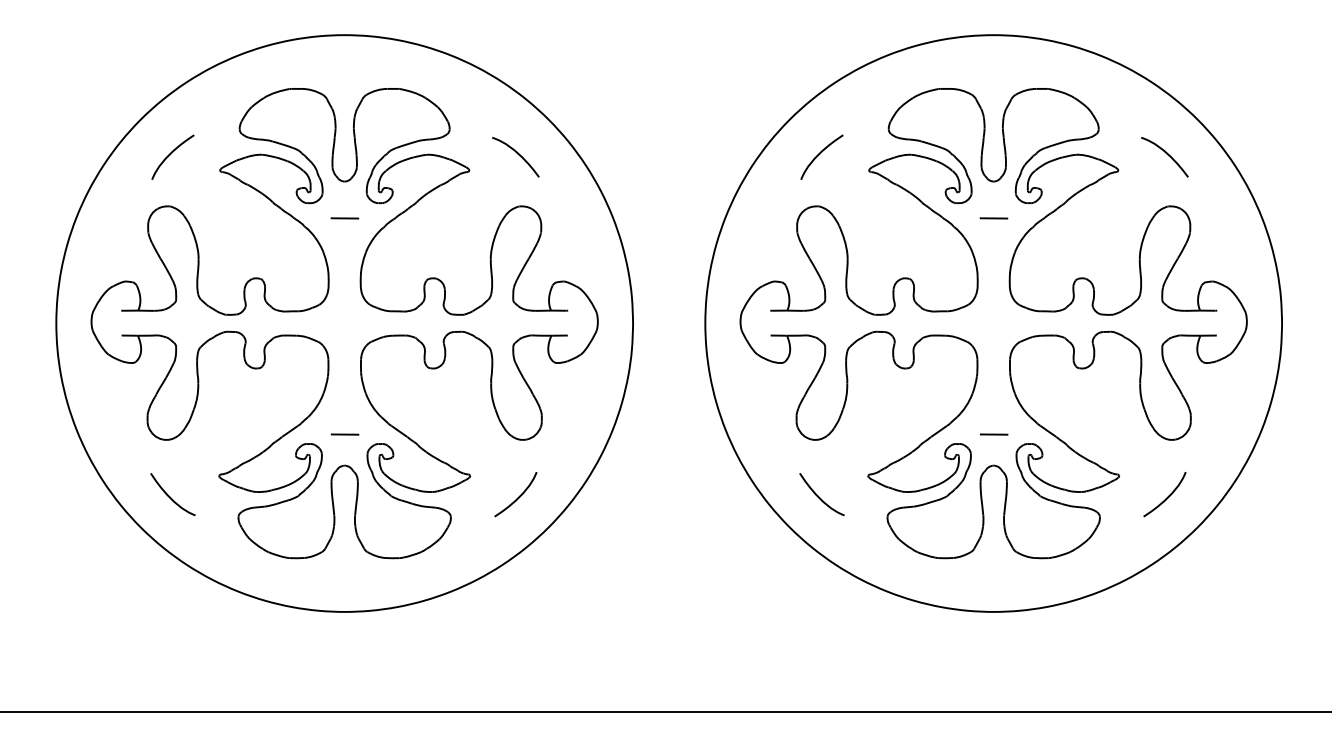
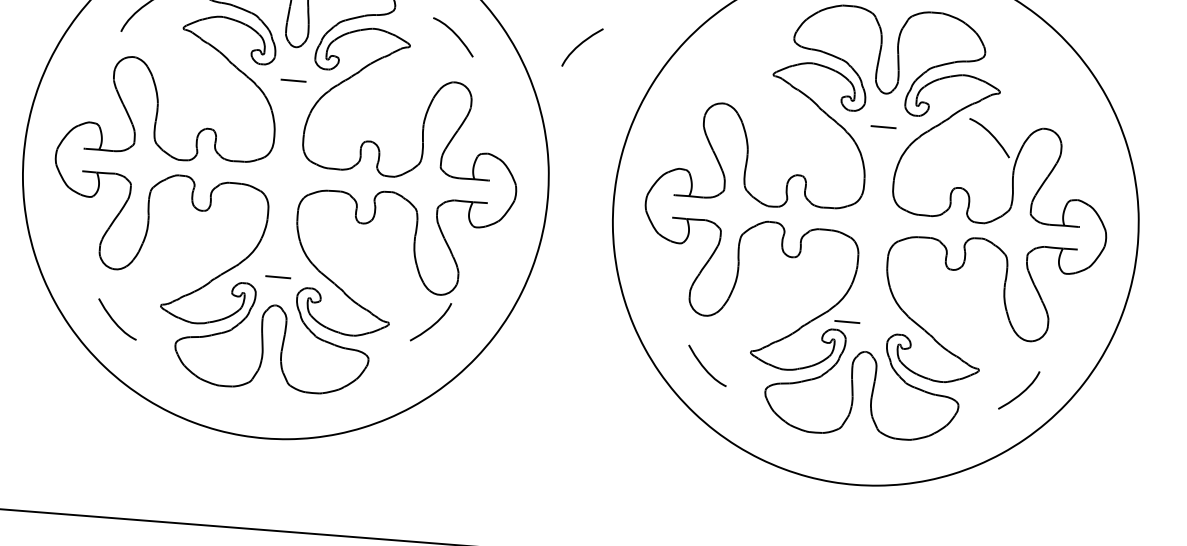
curve: (820, 154) -> (581, 44), moved
curve: (1166, 154) -> (991, 135), moved
line: (994, 434) -> (847, 321), moved
curve: (518, 496) -> (433, 324), moved

